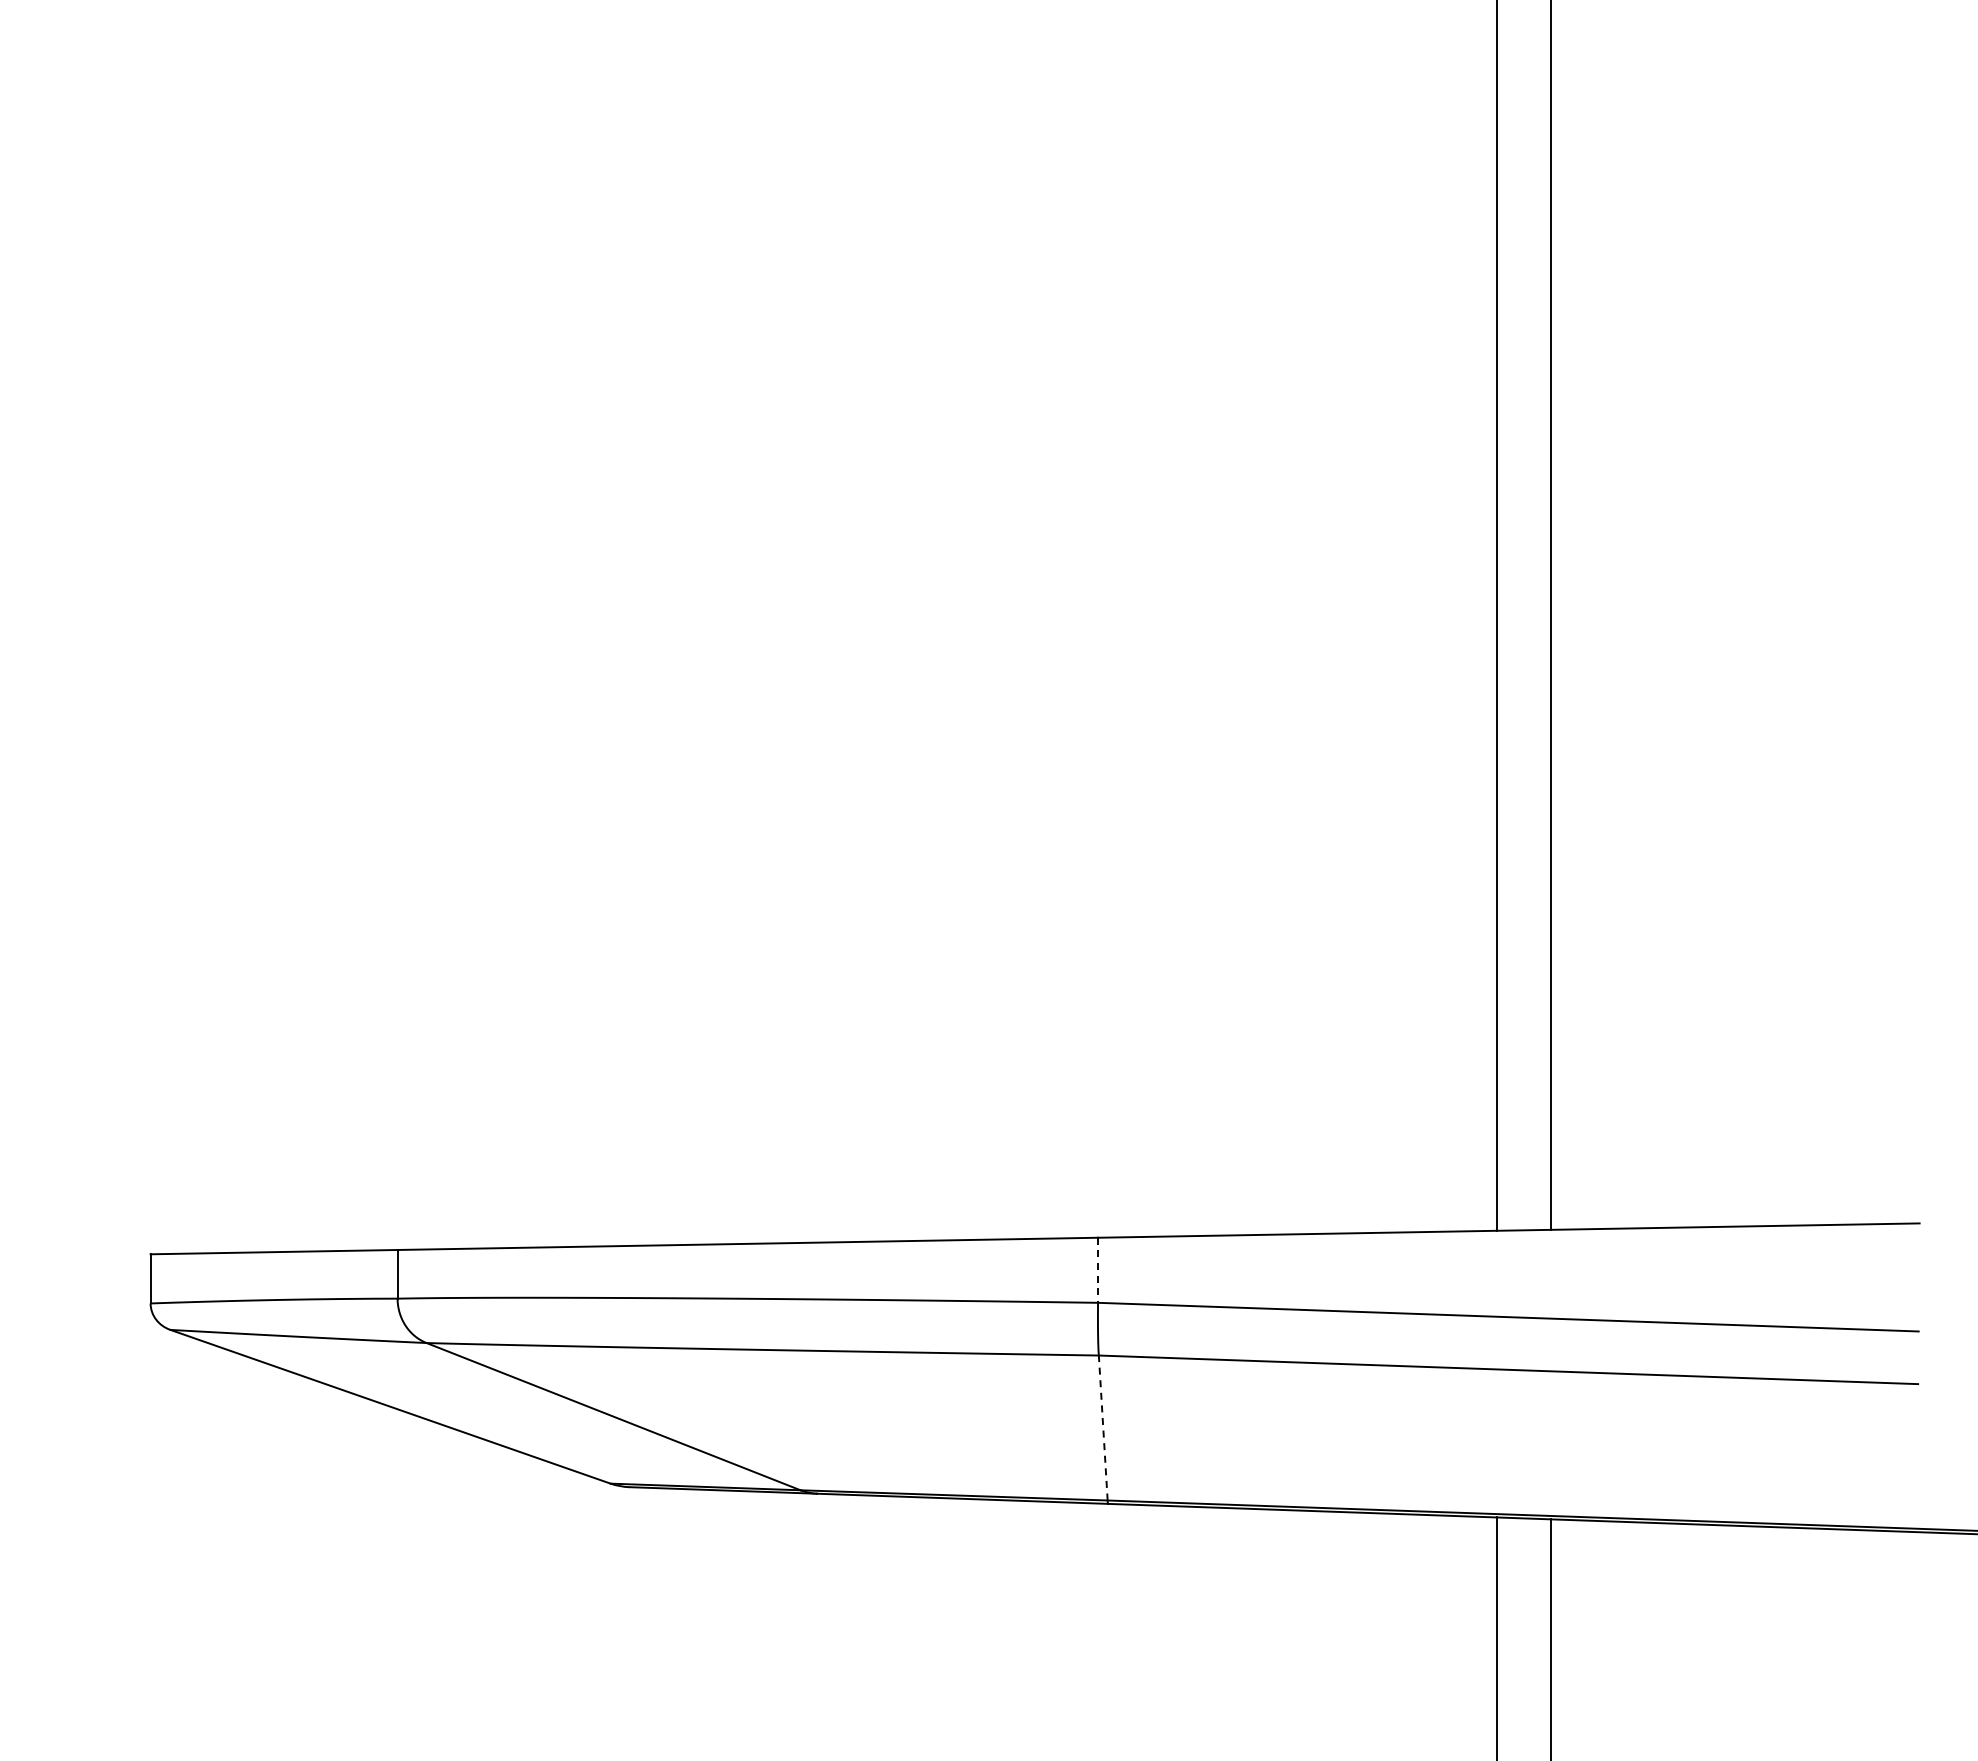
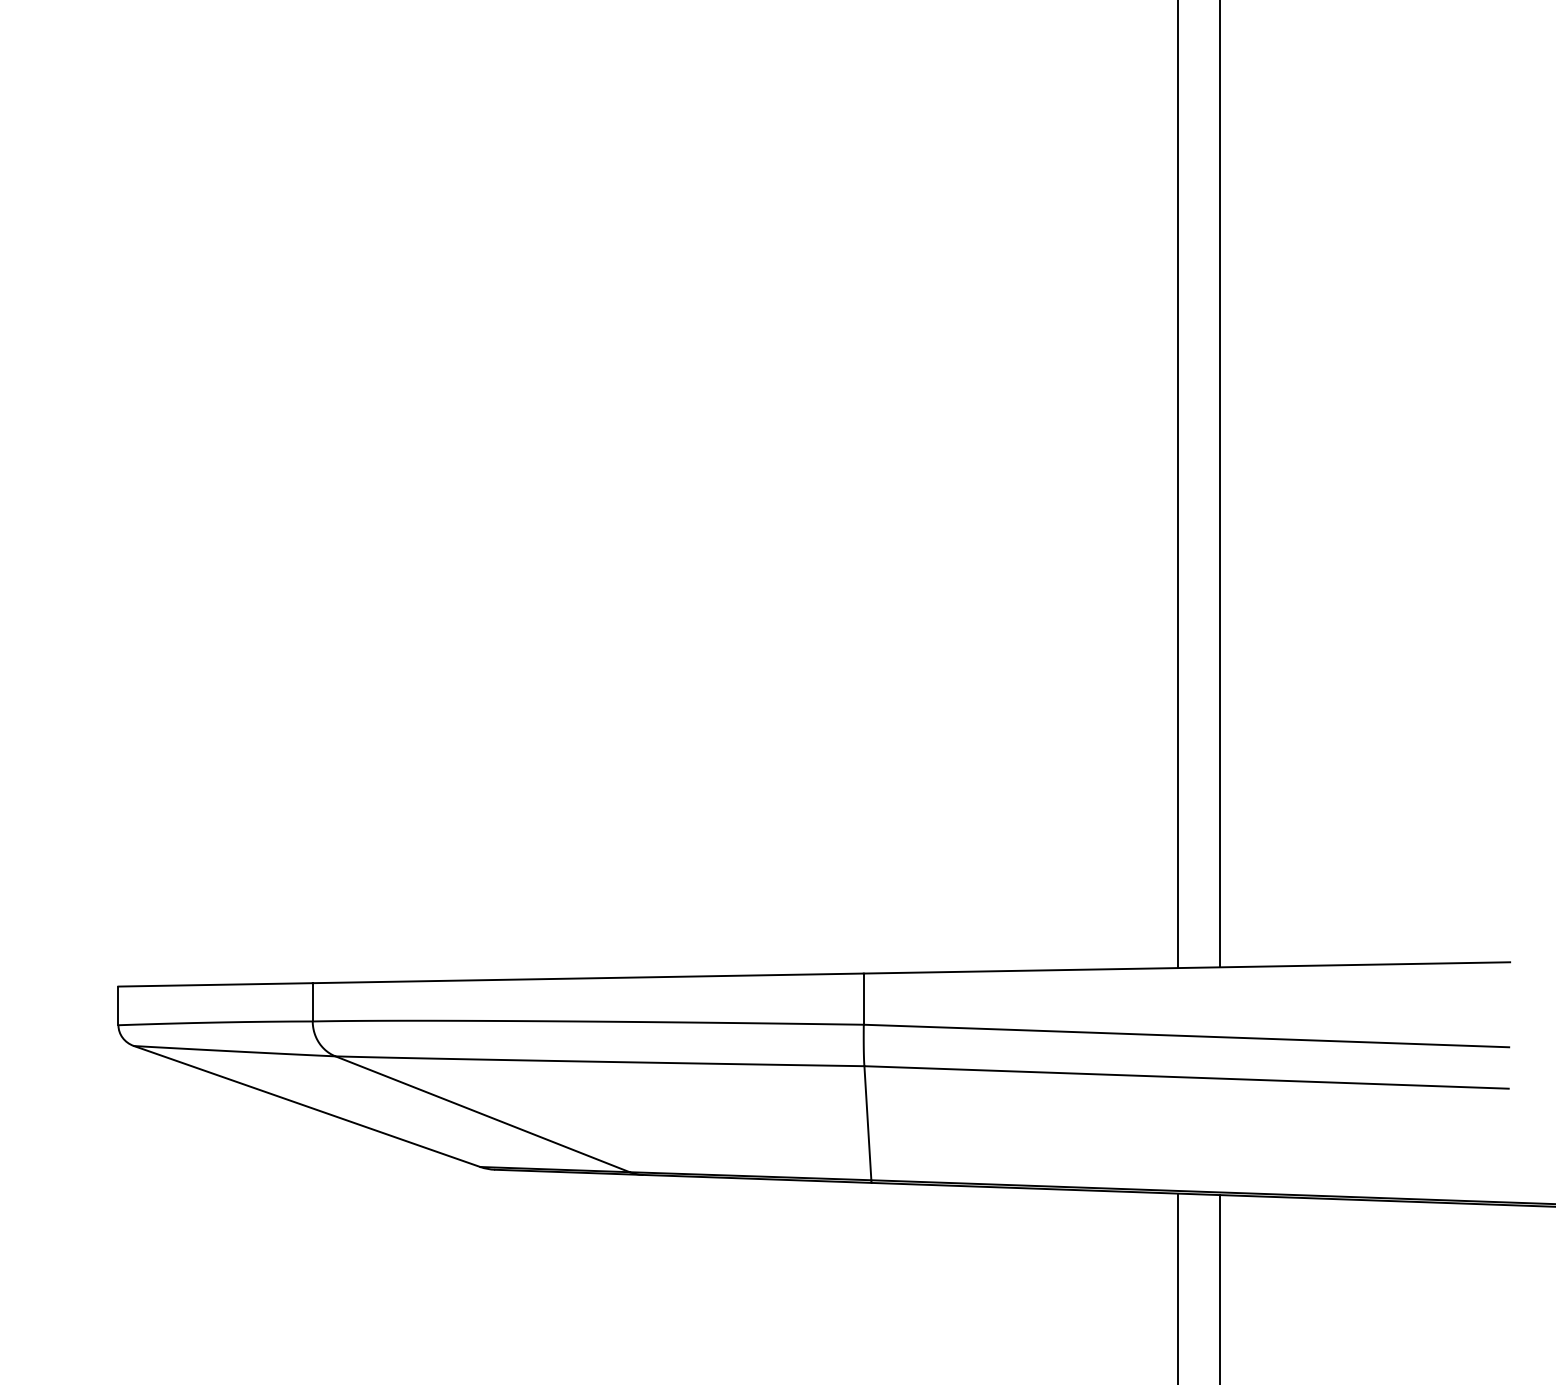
line: (1098, 1270) -> (864, 999), dashed -> solid
line: (1103, 1428) -> (868, 1123), dashed -> solid

